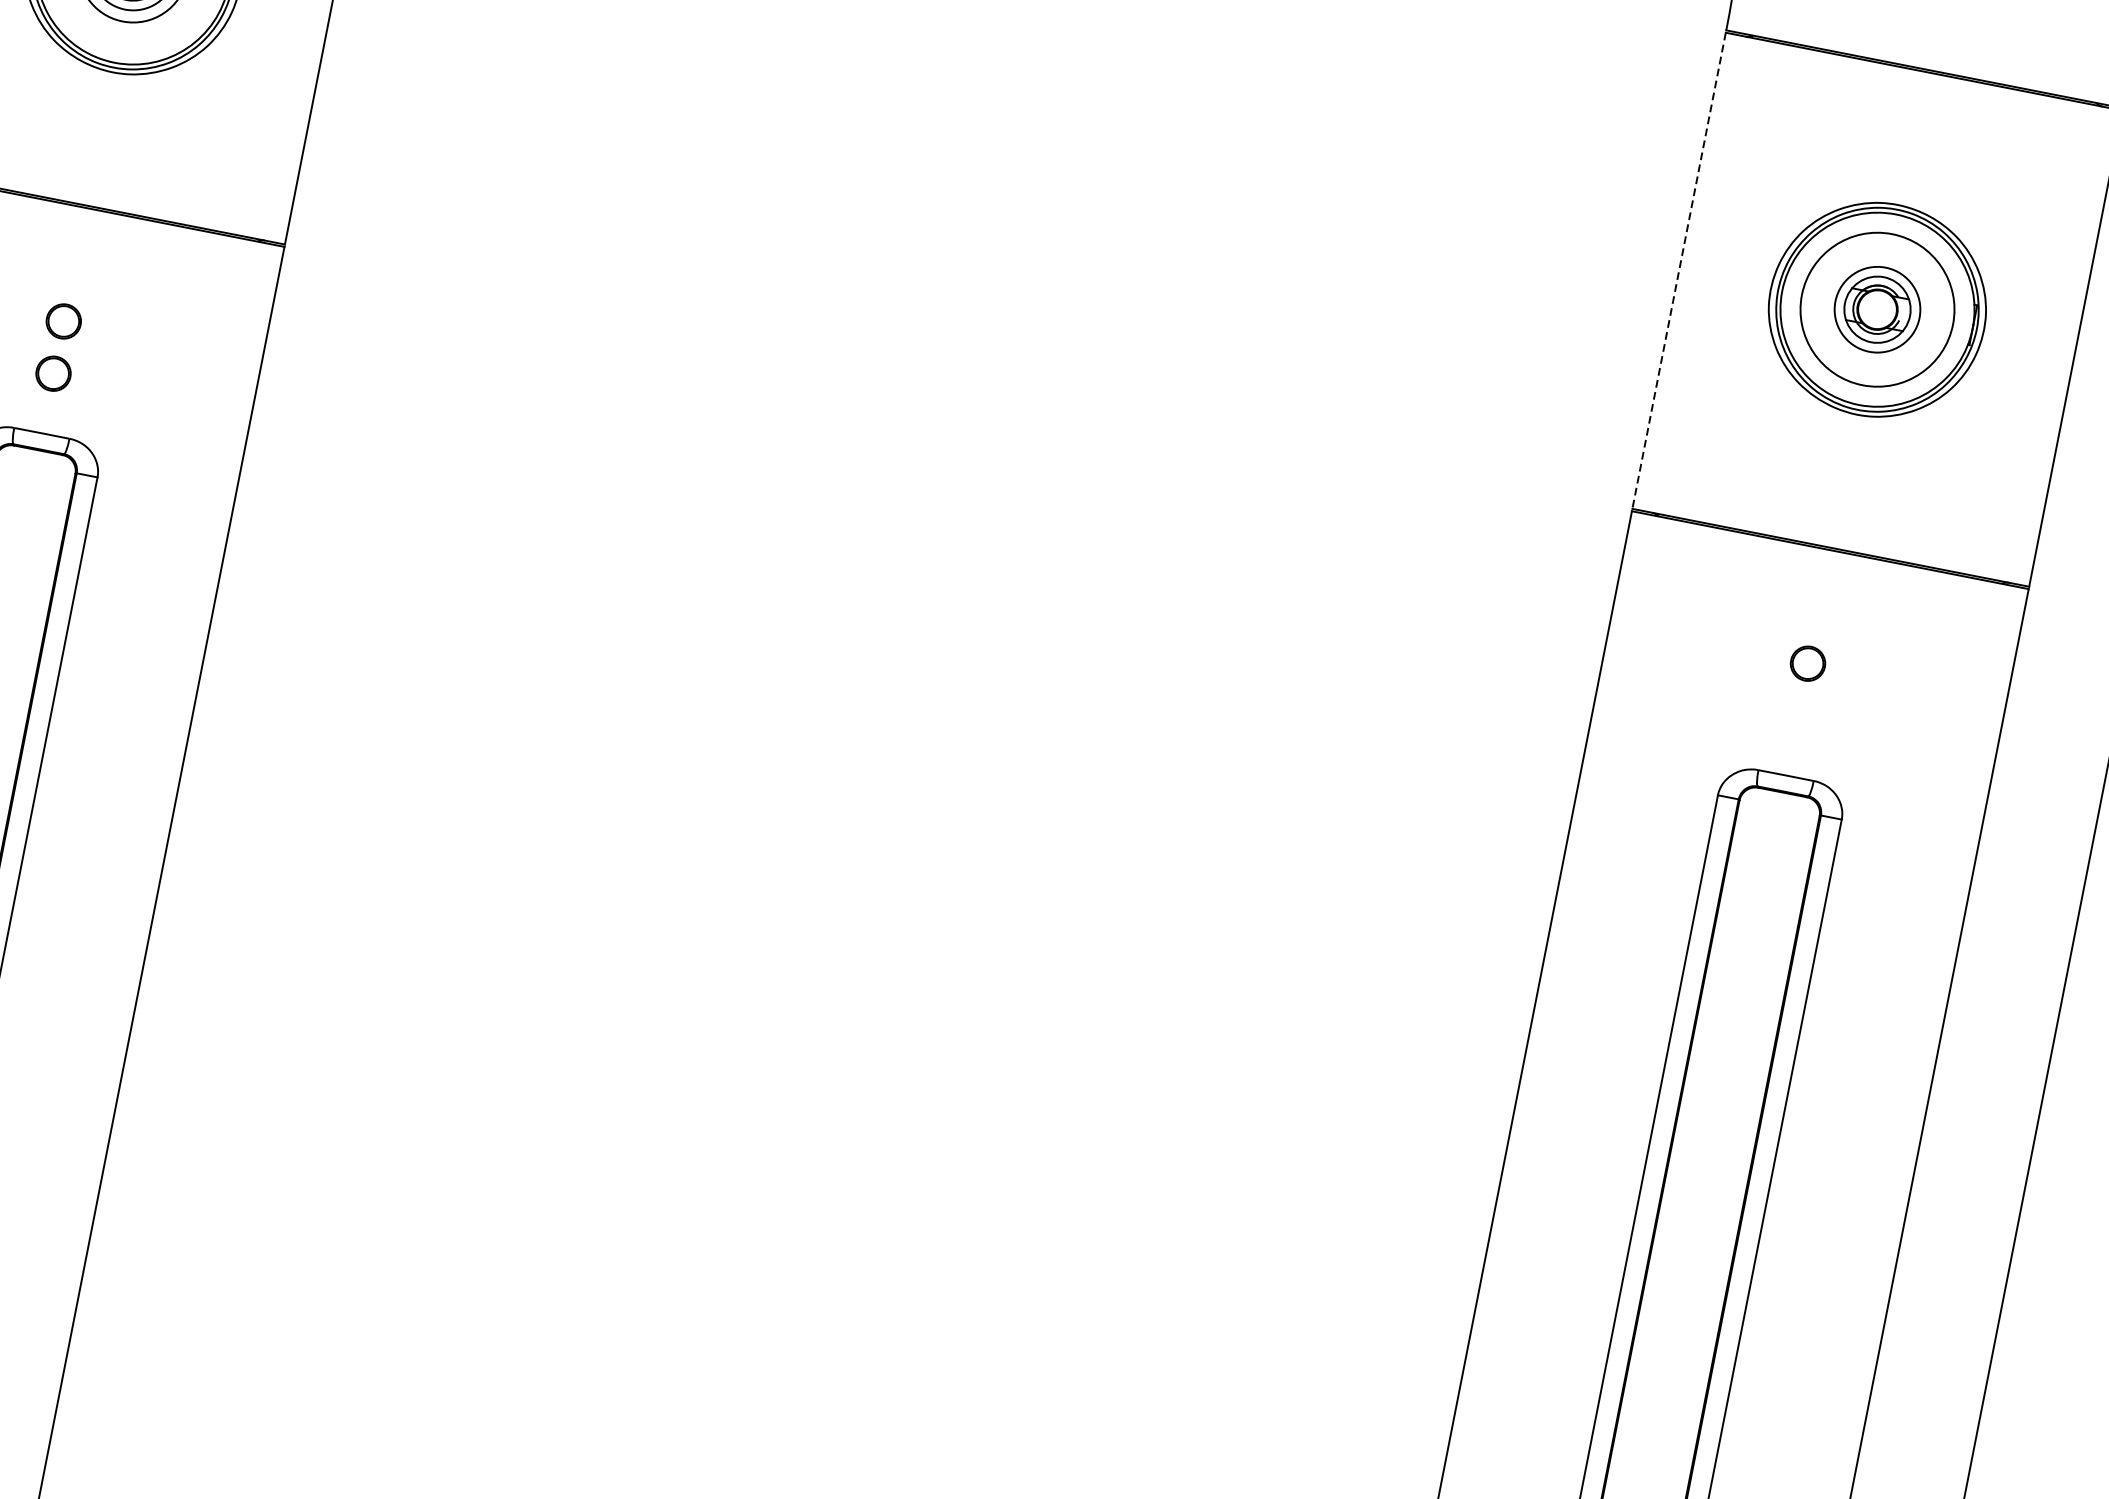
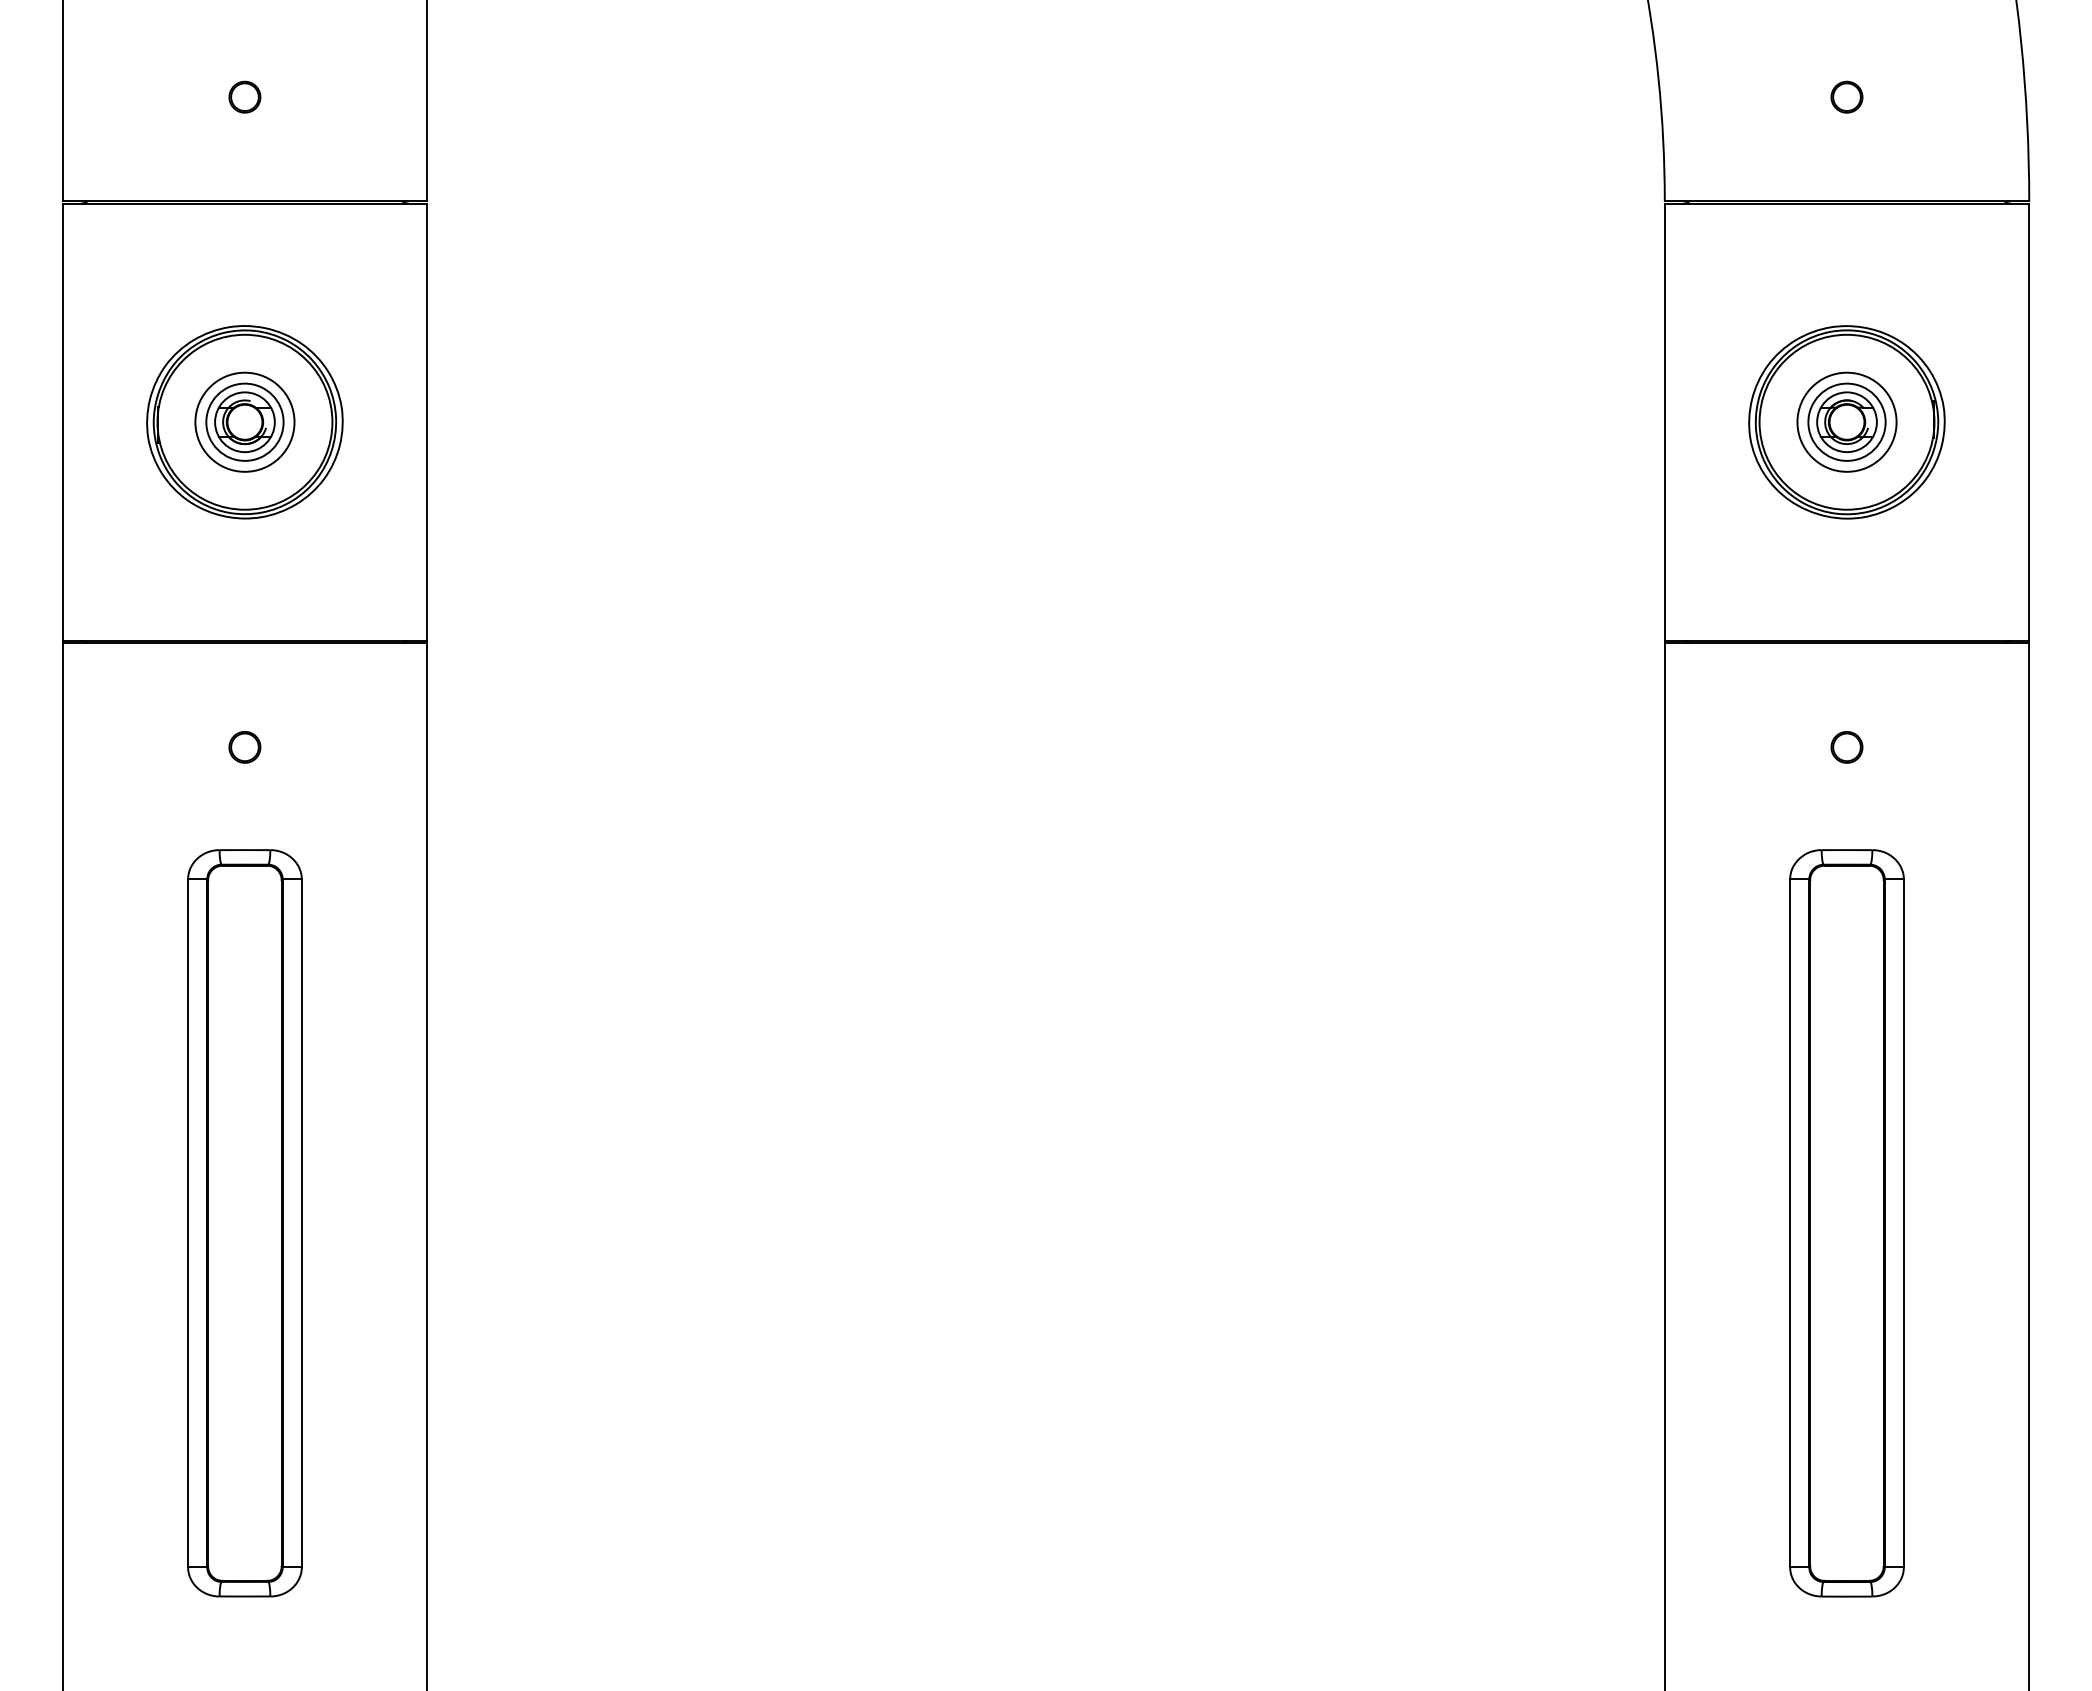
line: (1678, 270) -> (1664, 422), dashed -> solid
circle: (1877, 308) -> (1846, 421), size x0.71
part: (53, 373) -> (244, 795), removed

